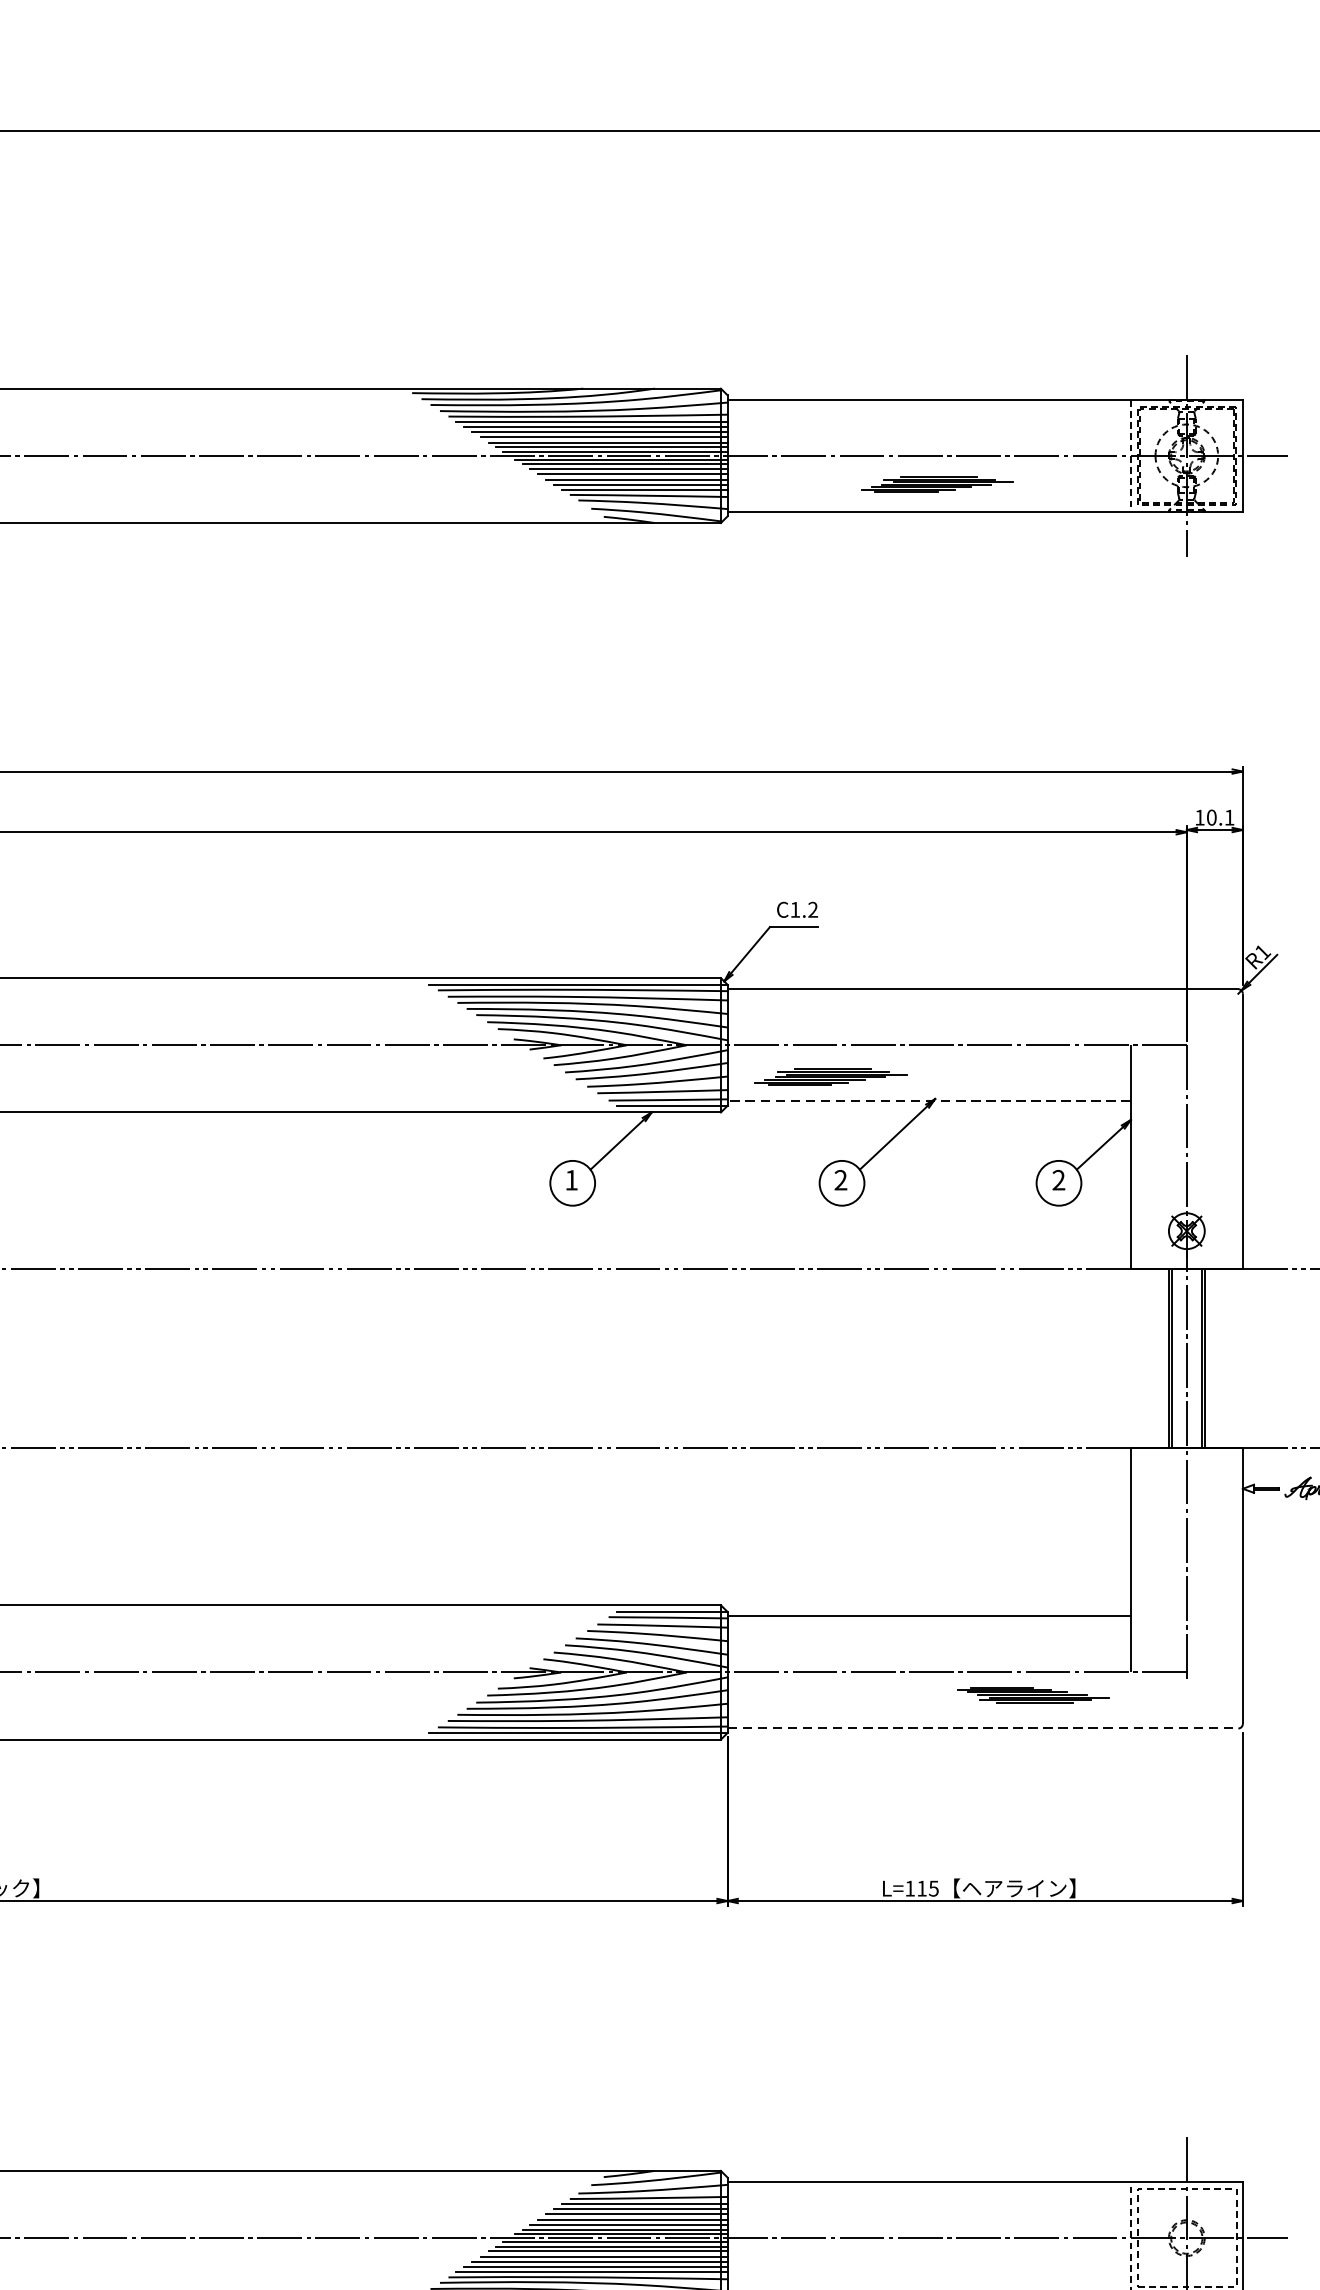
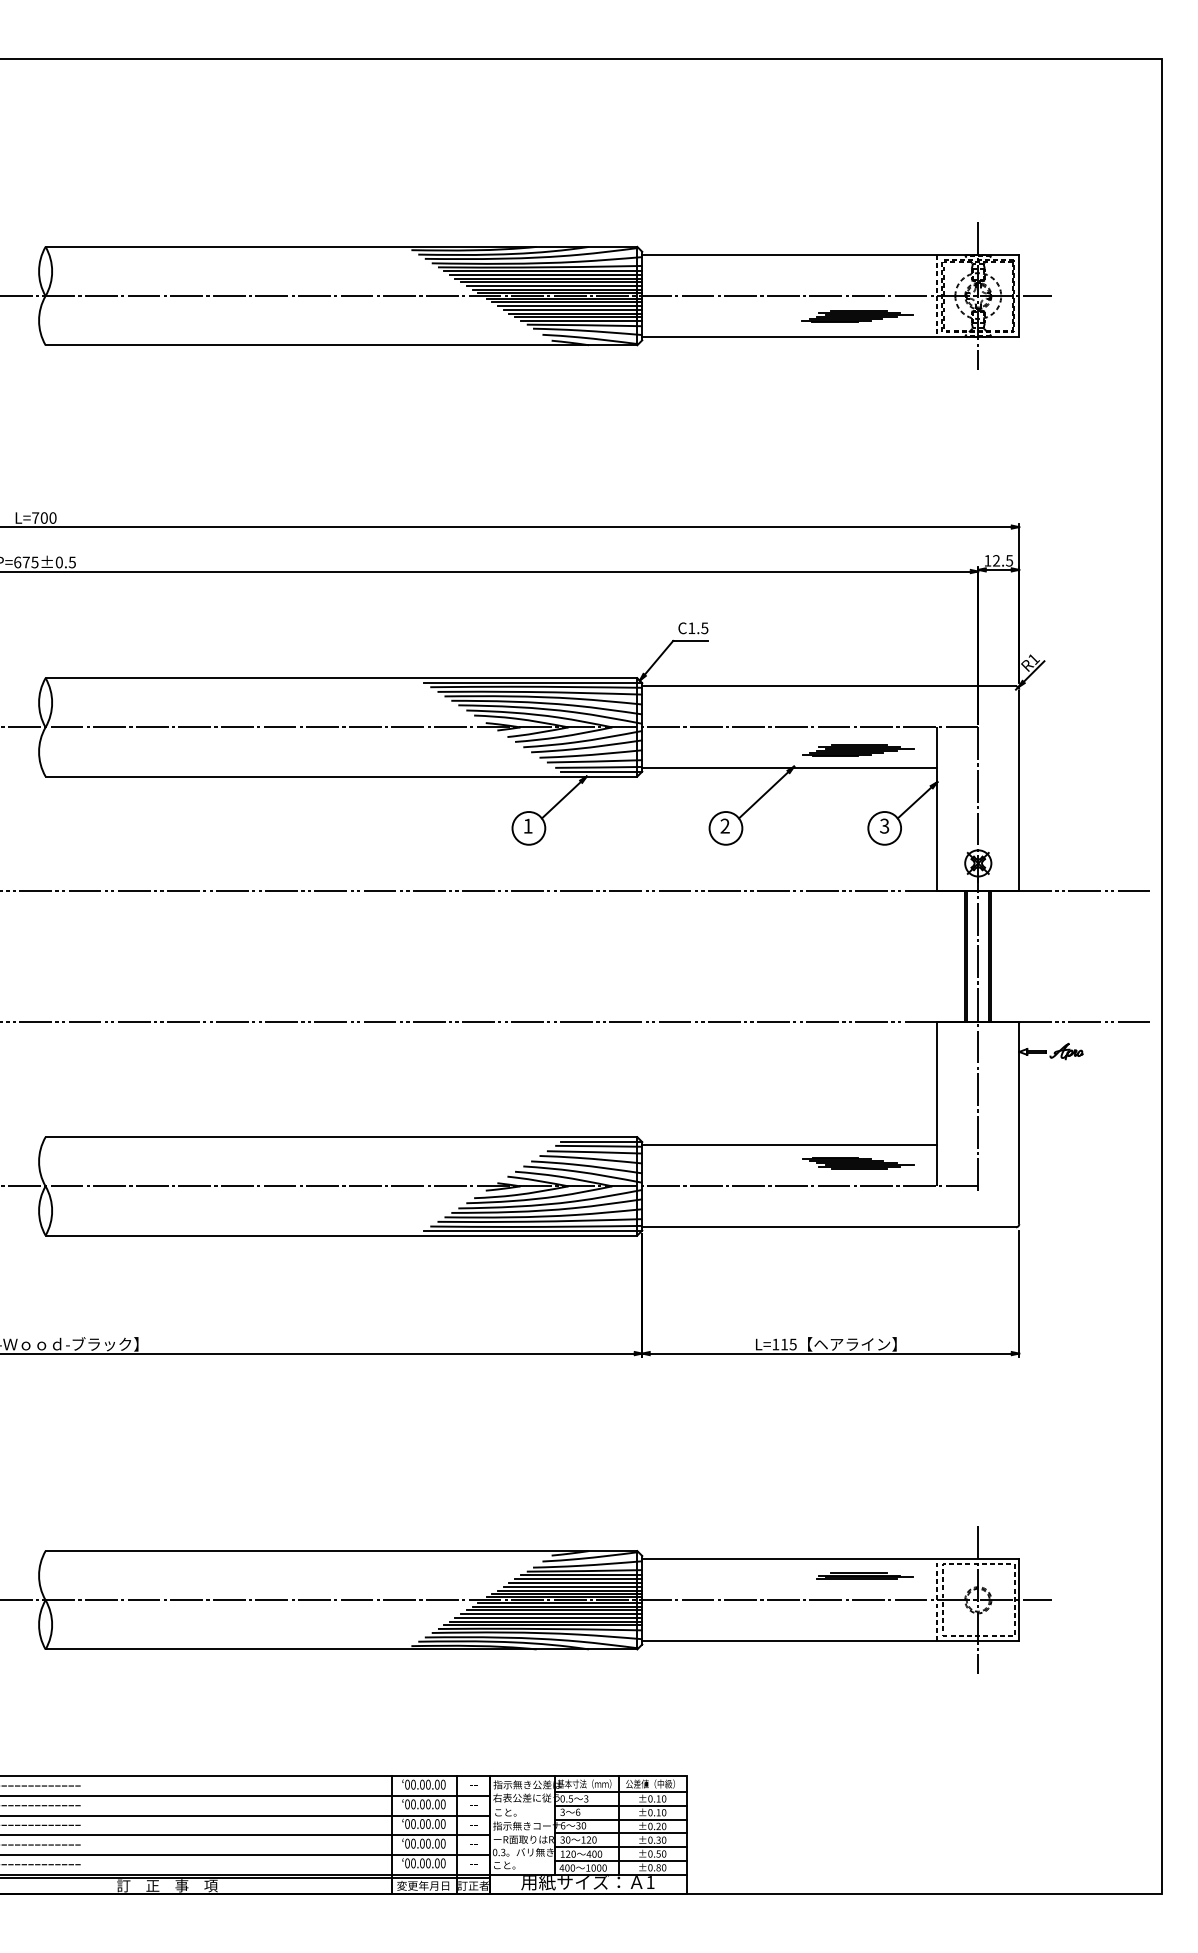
part: (937, 483) -> (857, 316), moved
text: (1221, 817) -> (1003, 560), 10.1 -> 12.5
text: (812, 910) -> (704, 628), C1.2 -> C1.5
part: (831, 1076) -> (858, 750), moved
line: (928, 1101) -> (789, 768), dashed -> solid
text: (1058, 1180) -> (884, 826), 2 -> 3
part: (1034, 1695) -> (858, 1163), moved
line: (983, 1728) -> (829, 1227), dashed -> solid
part: (1031, 2204) -> (864, 1575), added

